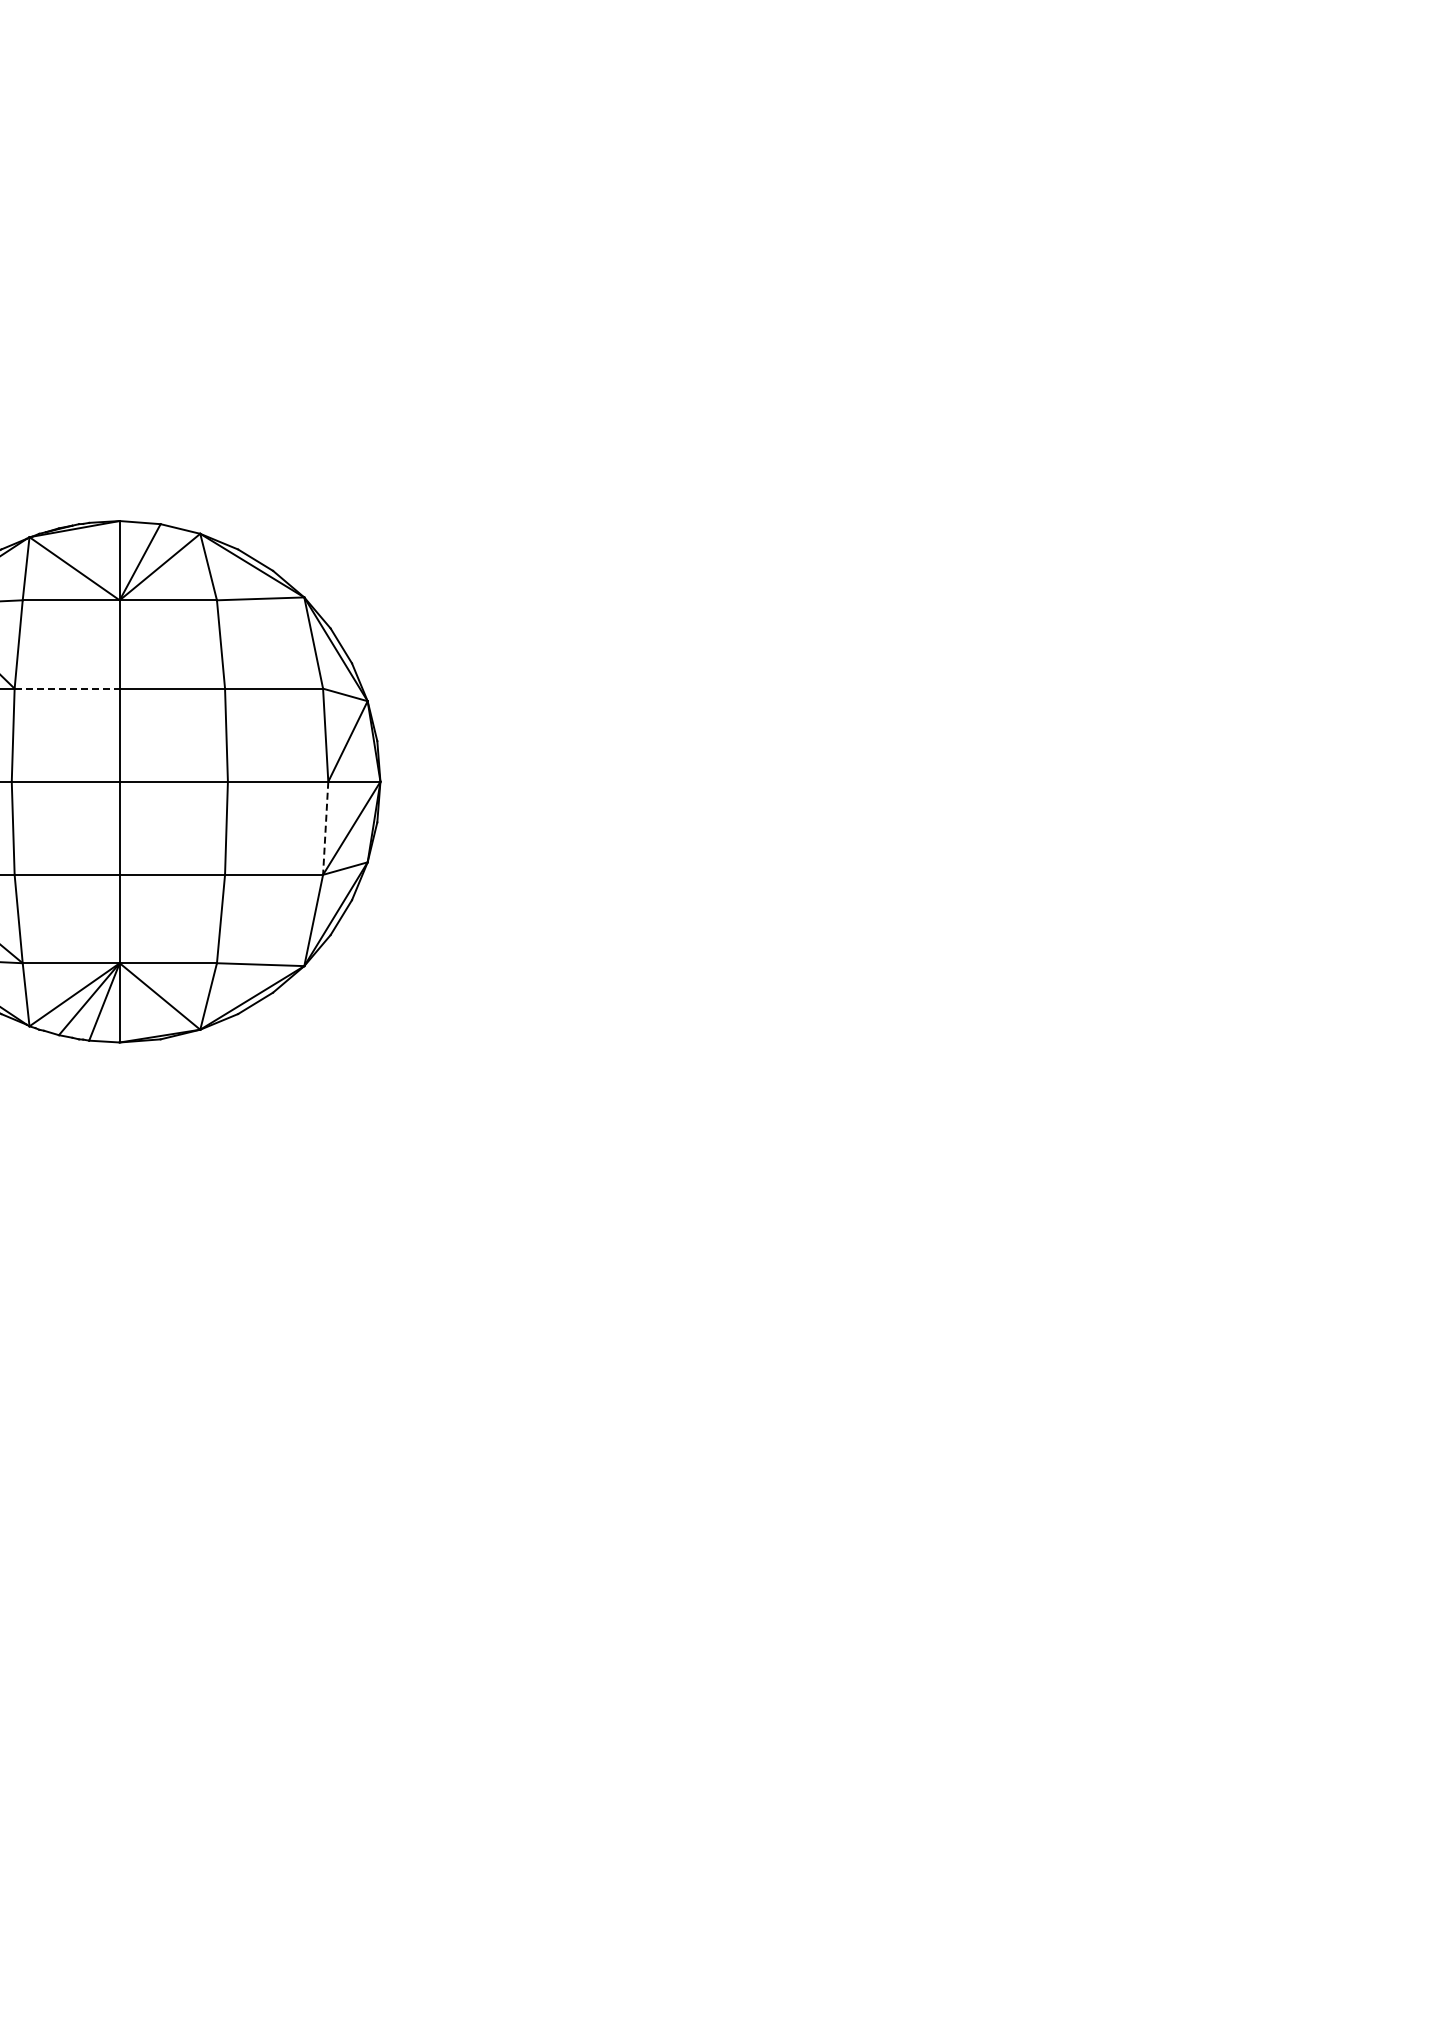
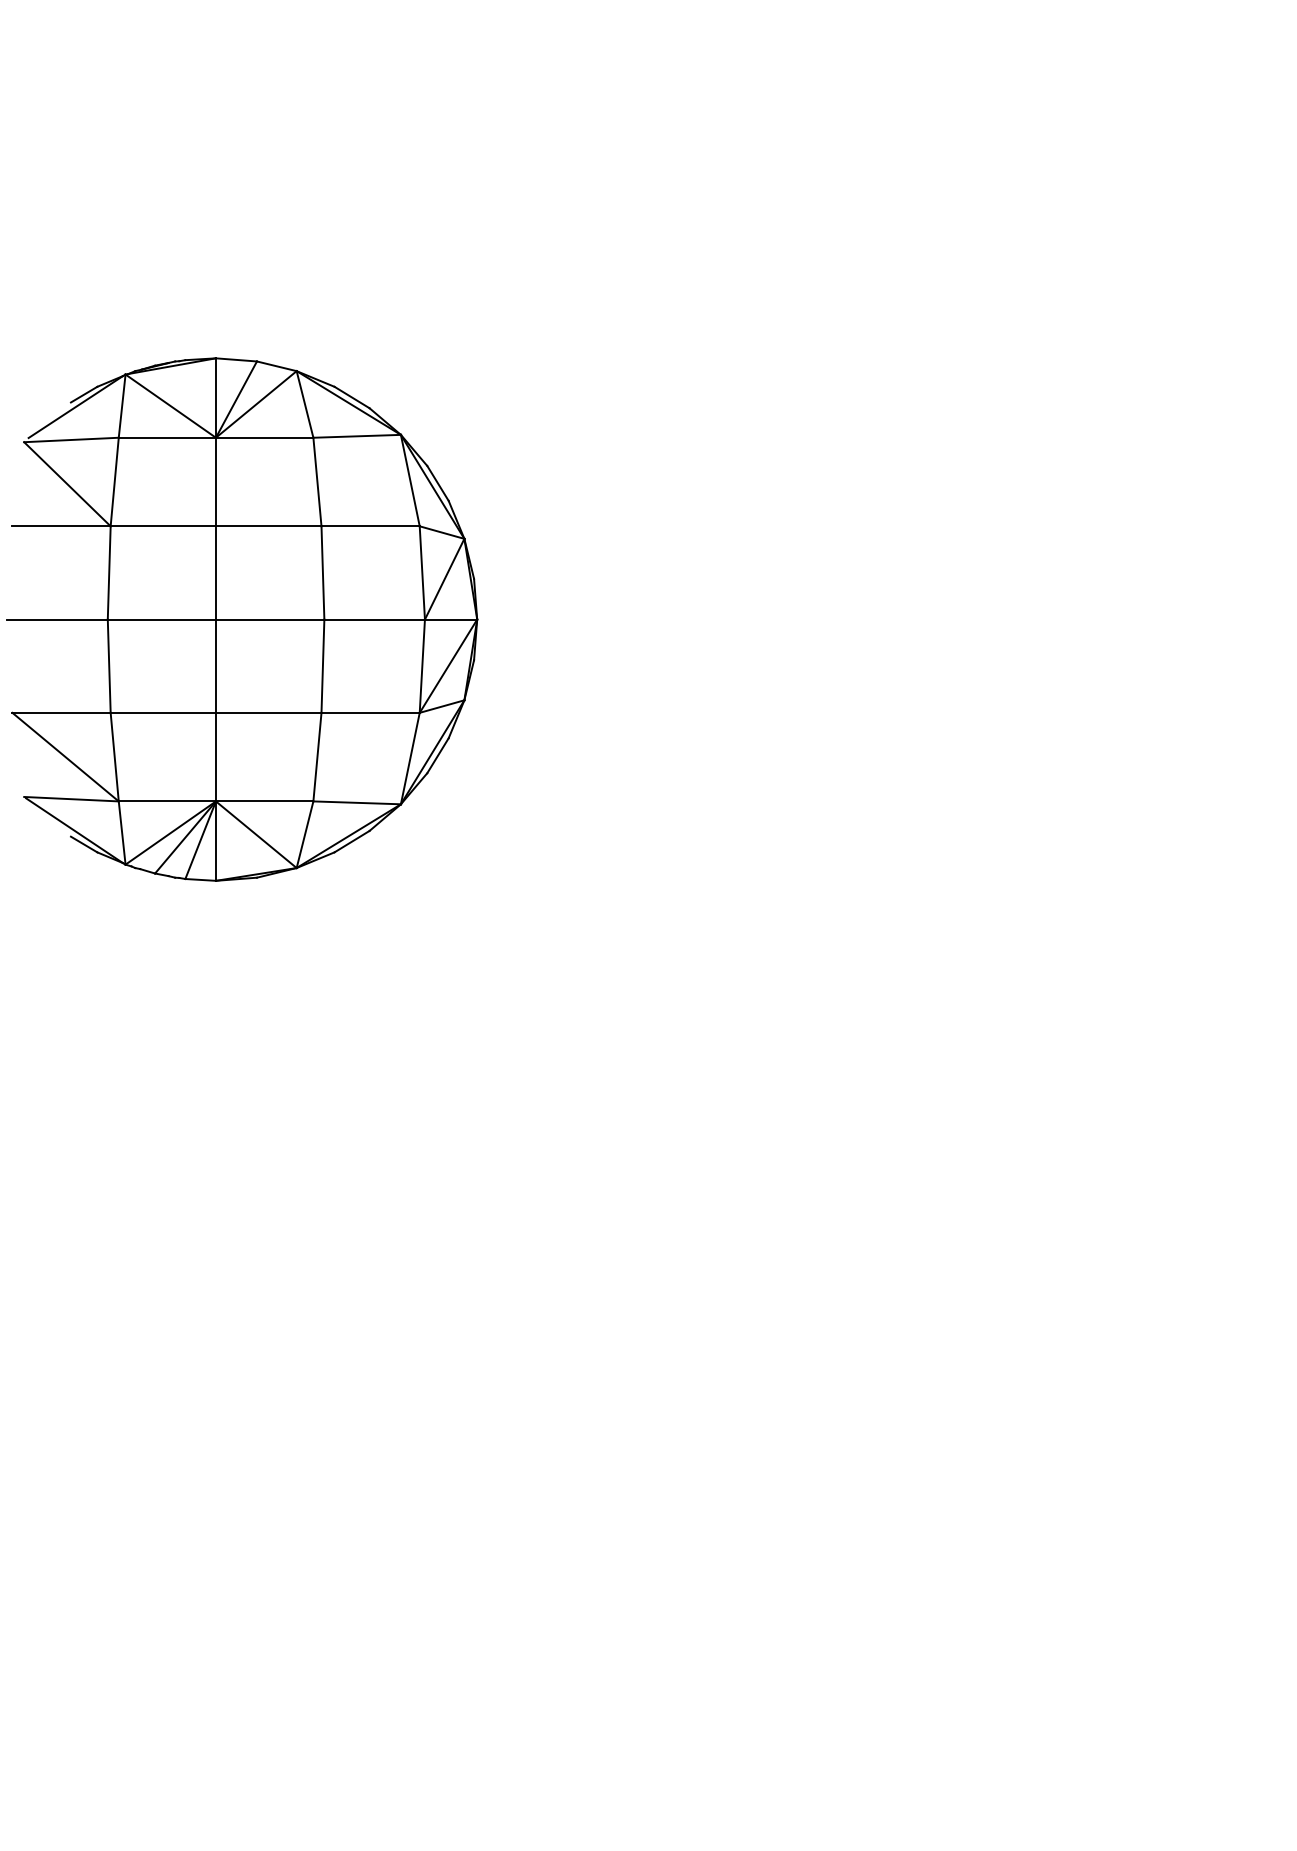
line: (67, 688) -> (163, 526), dashed -> solid
line: (325, 828) -> (422, 666), dashed -> solid

